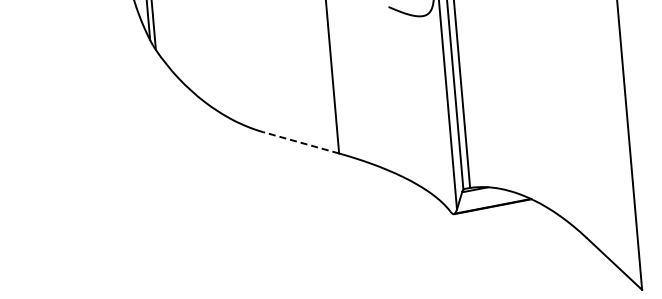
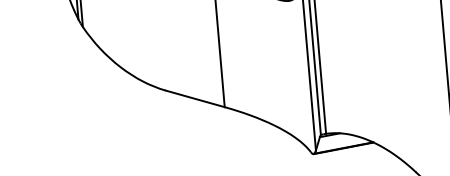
line: (300, 142) -> (194, 98), dashed -> solid

